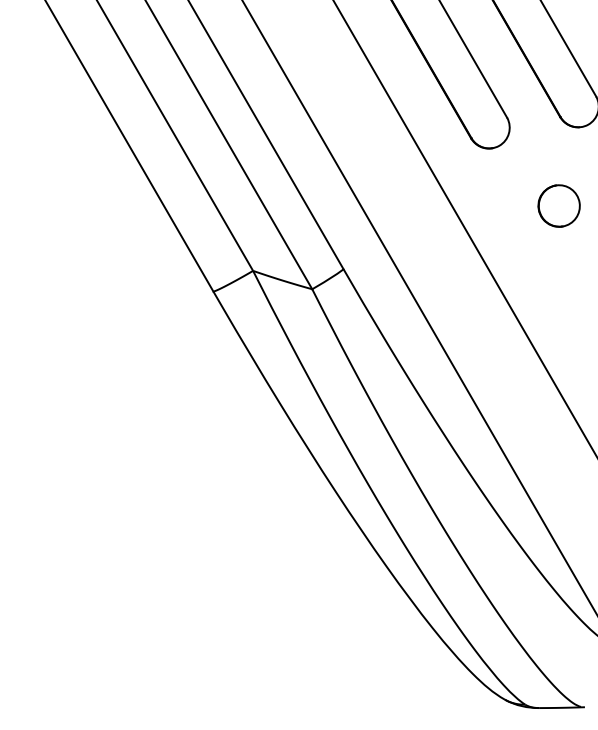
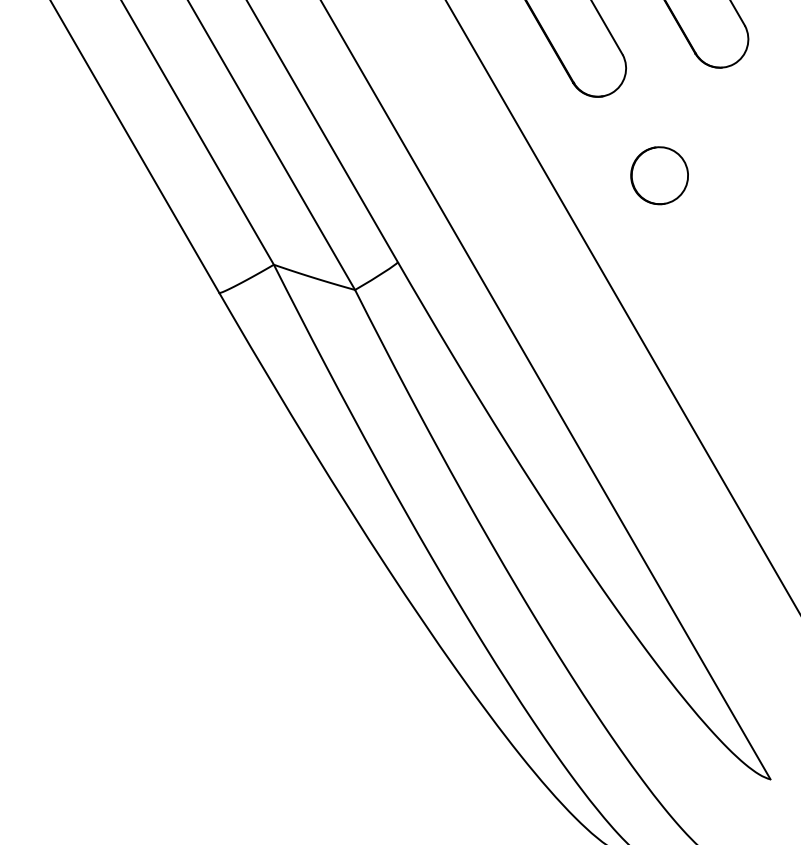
part: (558, 205) -> (658, 175), moved

